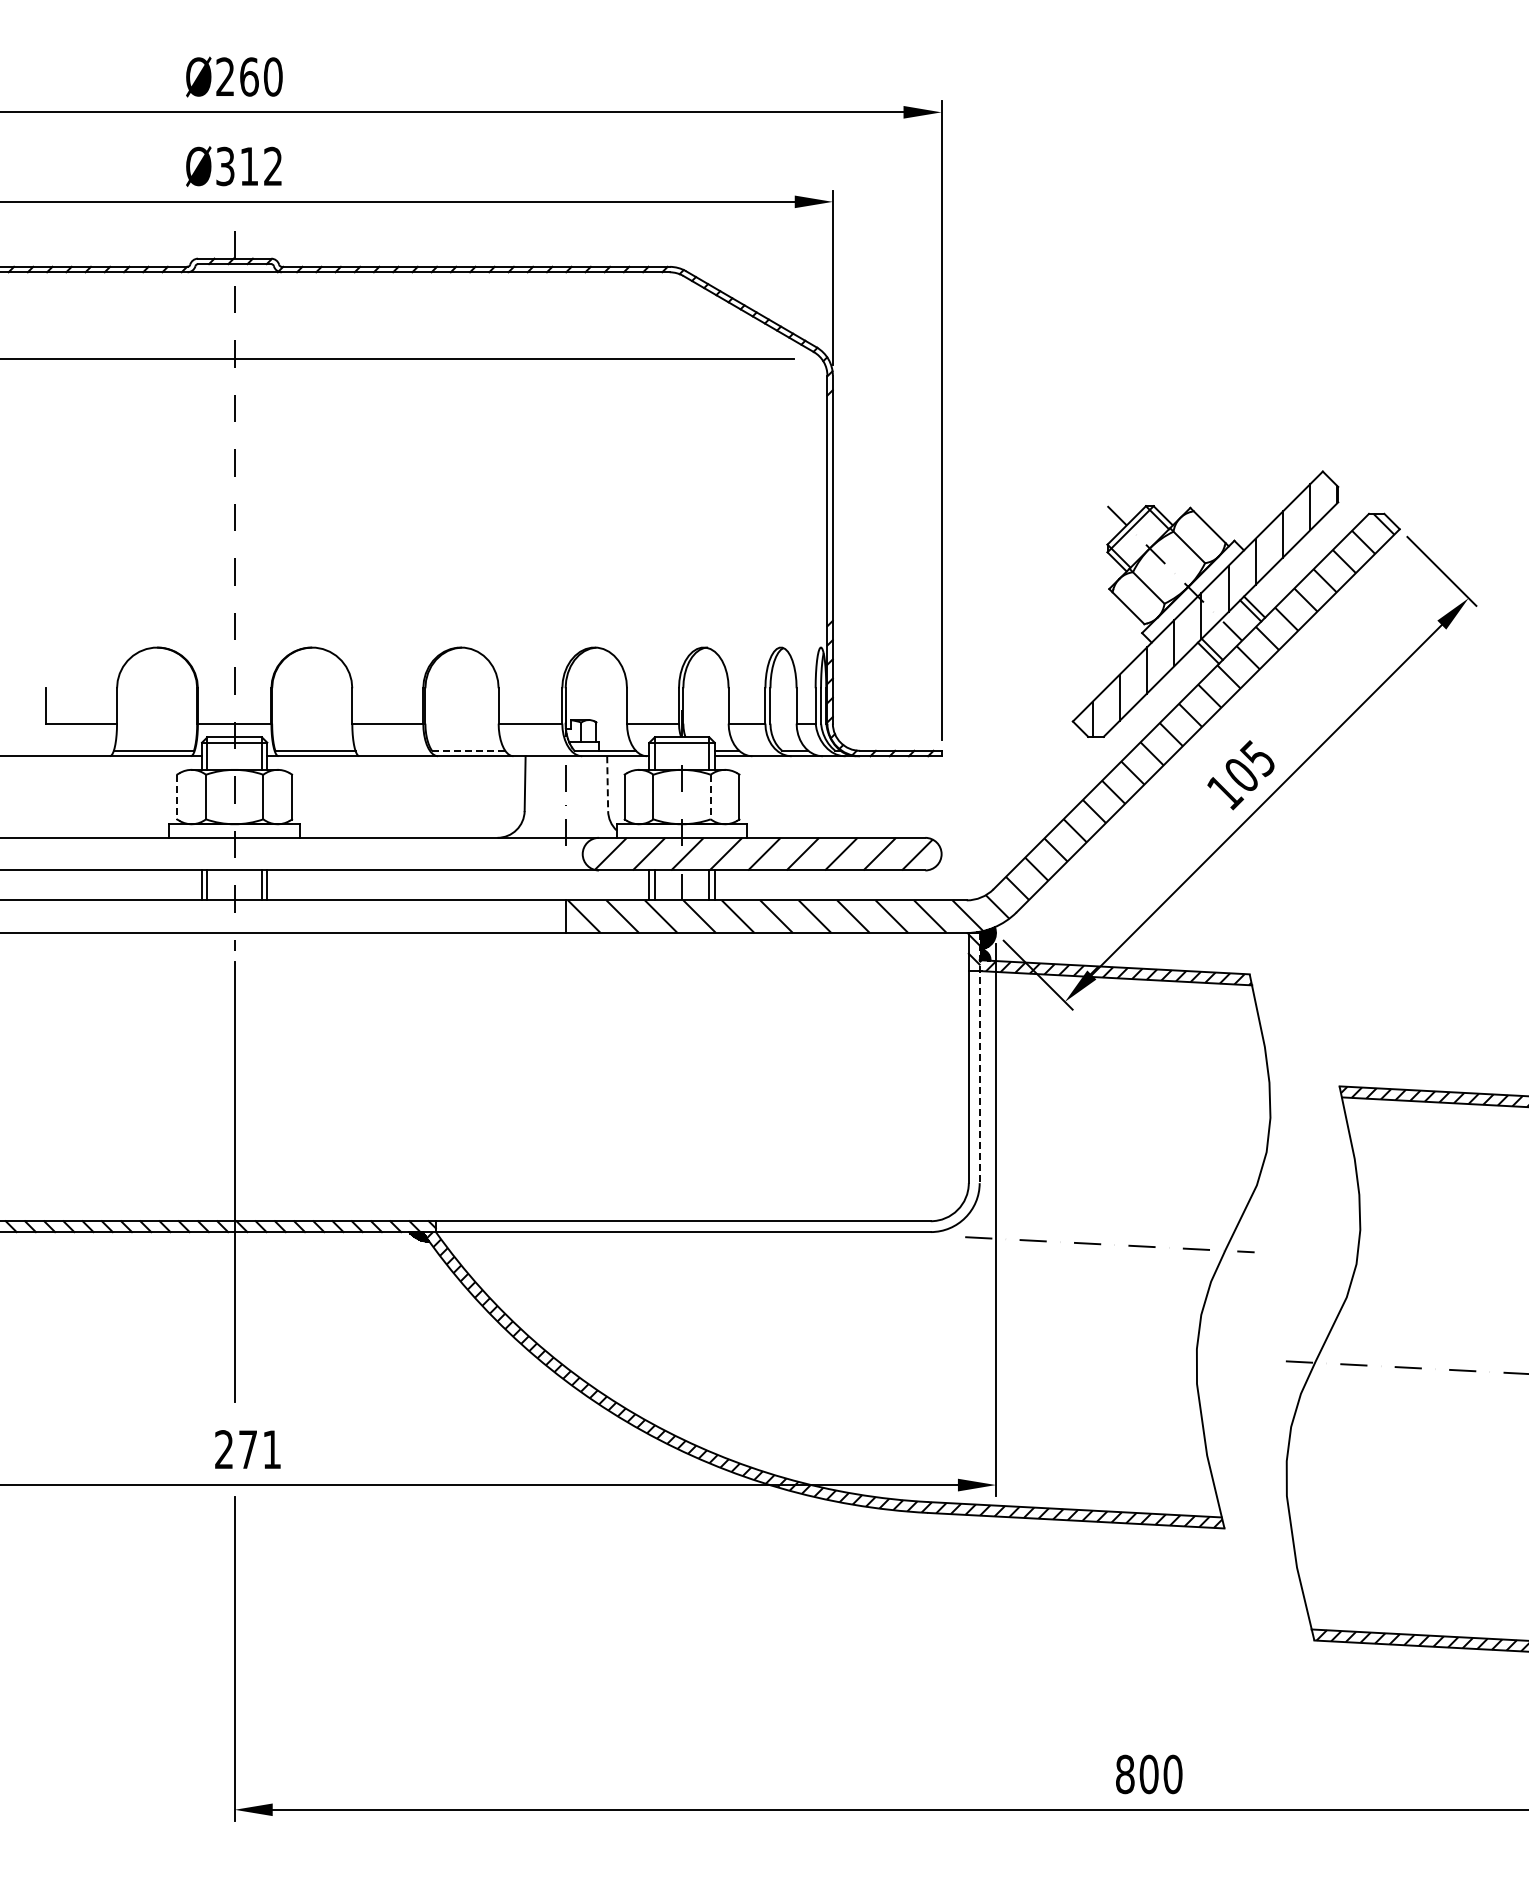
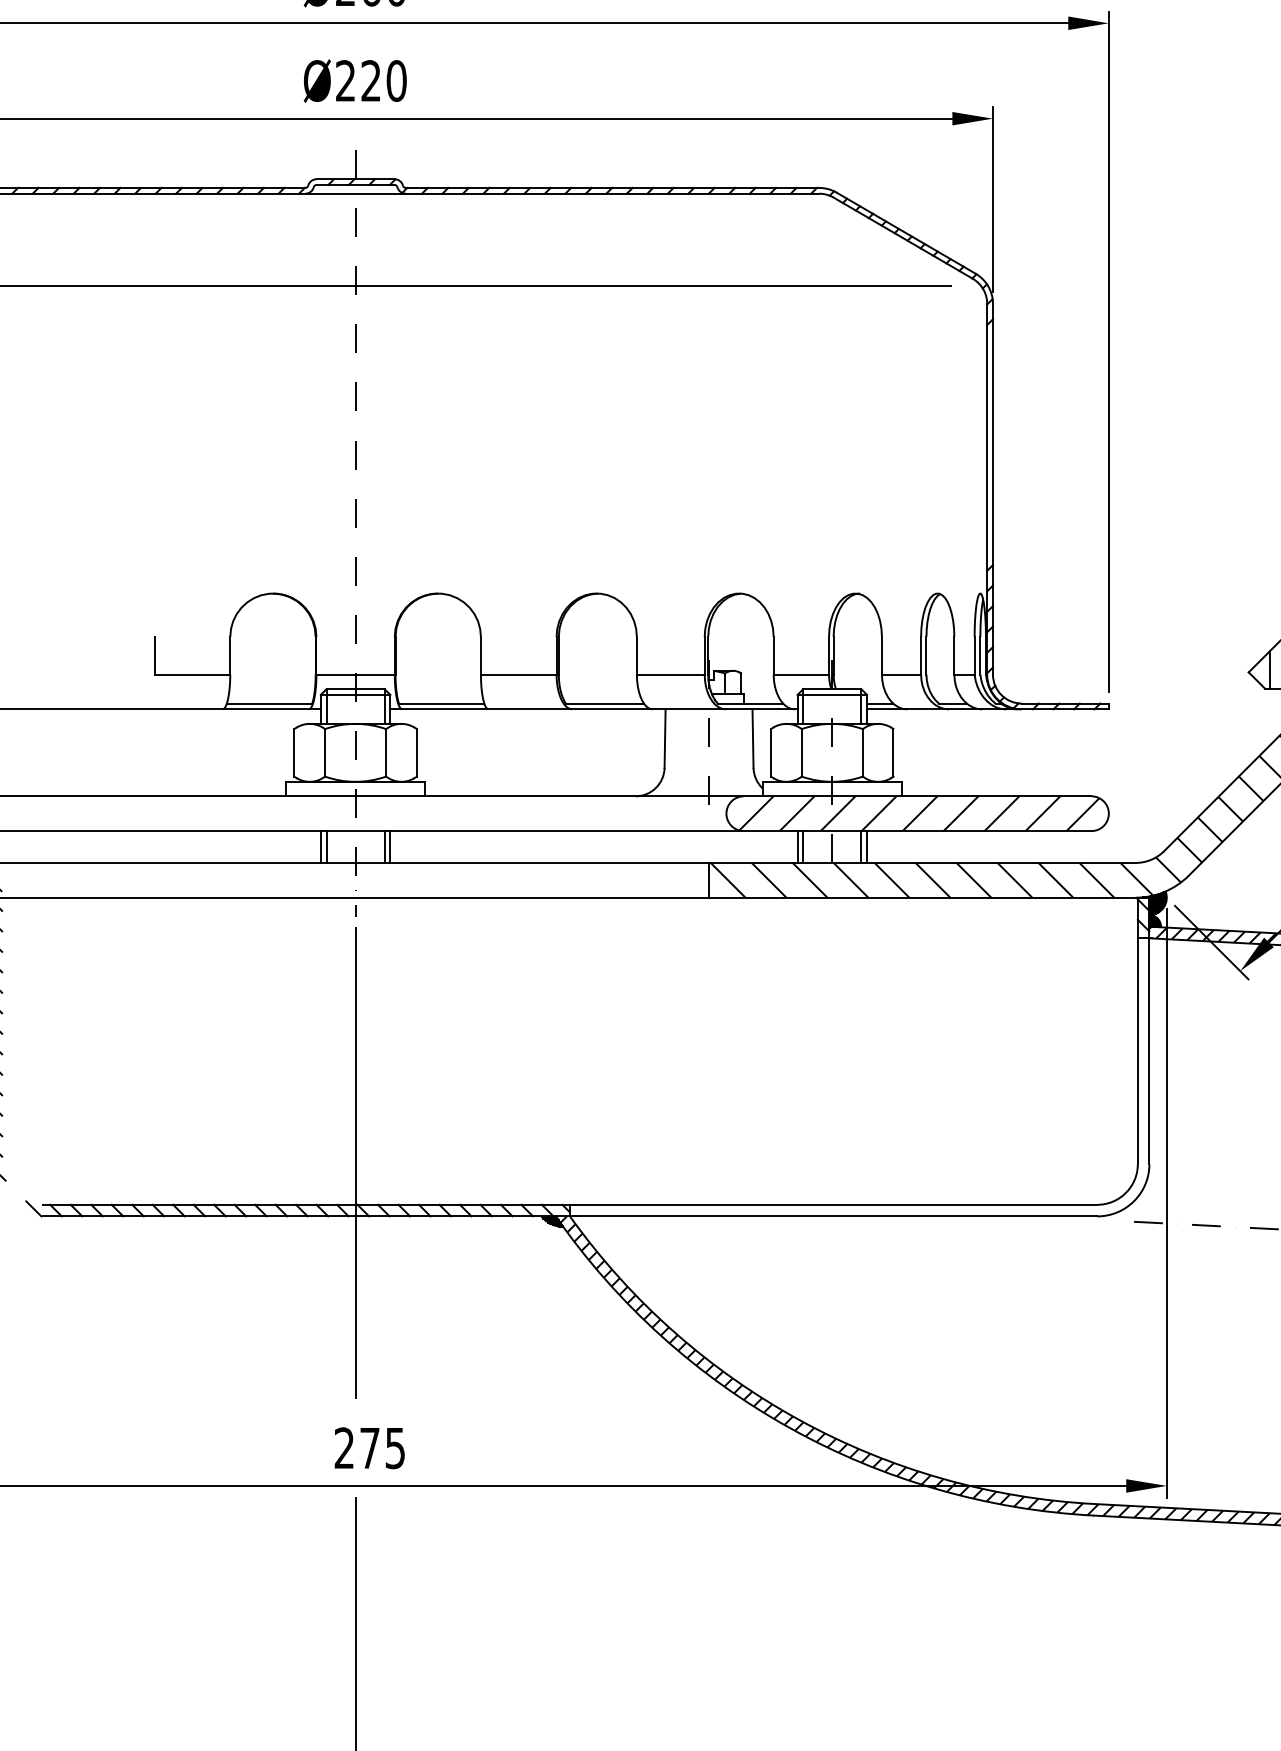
text: (249, 166) -> (371, 80), Ø312 -> Ø220
line: (468, 750) -> (604, 703), dashed -> solid
line: (607, 784) -> (752, 739), dashed -> solid
line: (177, 797) -> (294, 753), dashed -> solid
line: (710, 797) -> (862, 753), dashed -> solid
line: (979, 1058) -> (1149, 1031), dashed -> solid
text: (271, 1449) -> (394, 1448), 271 -> 275

